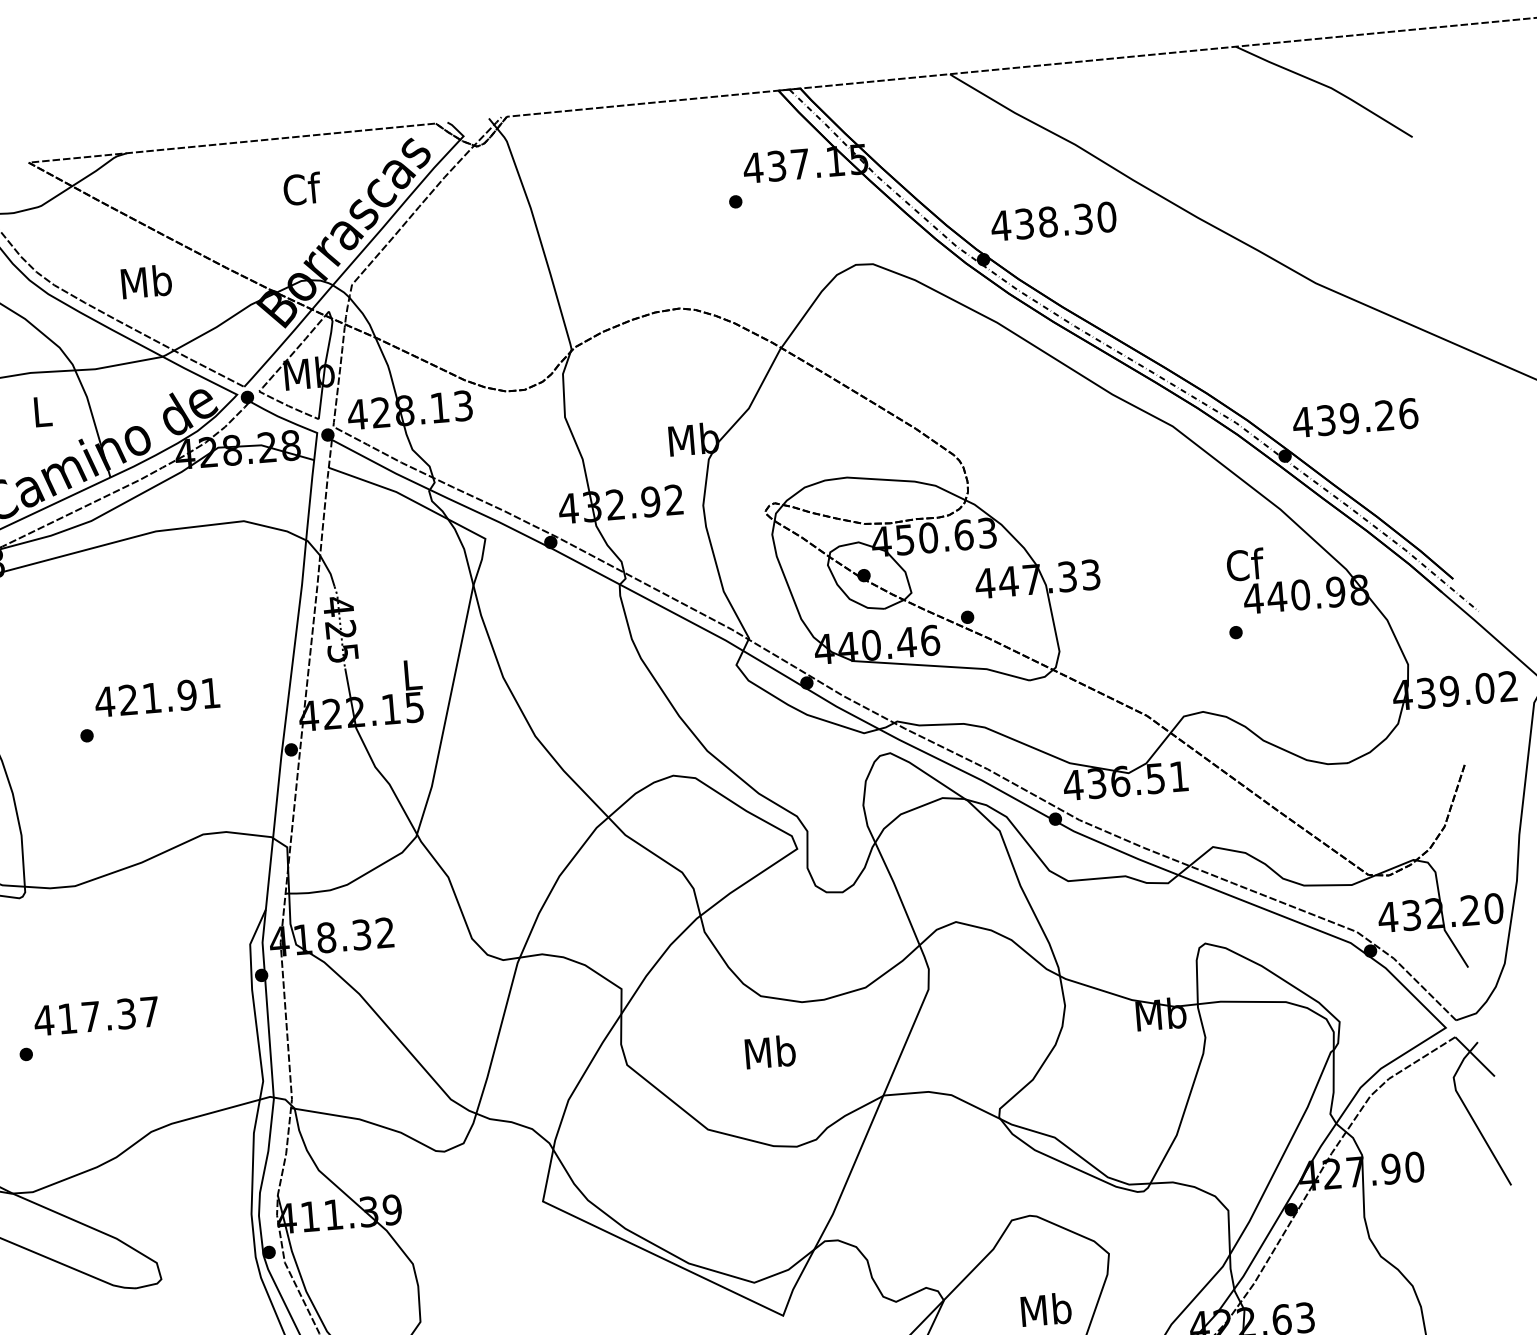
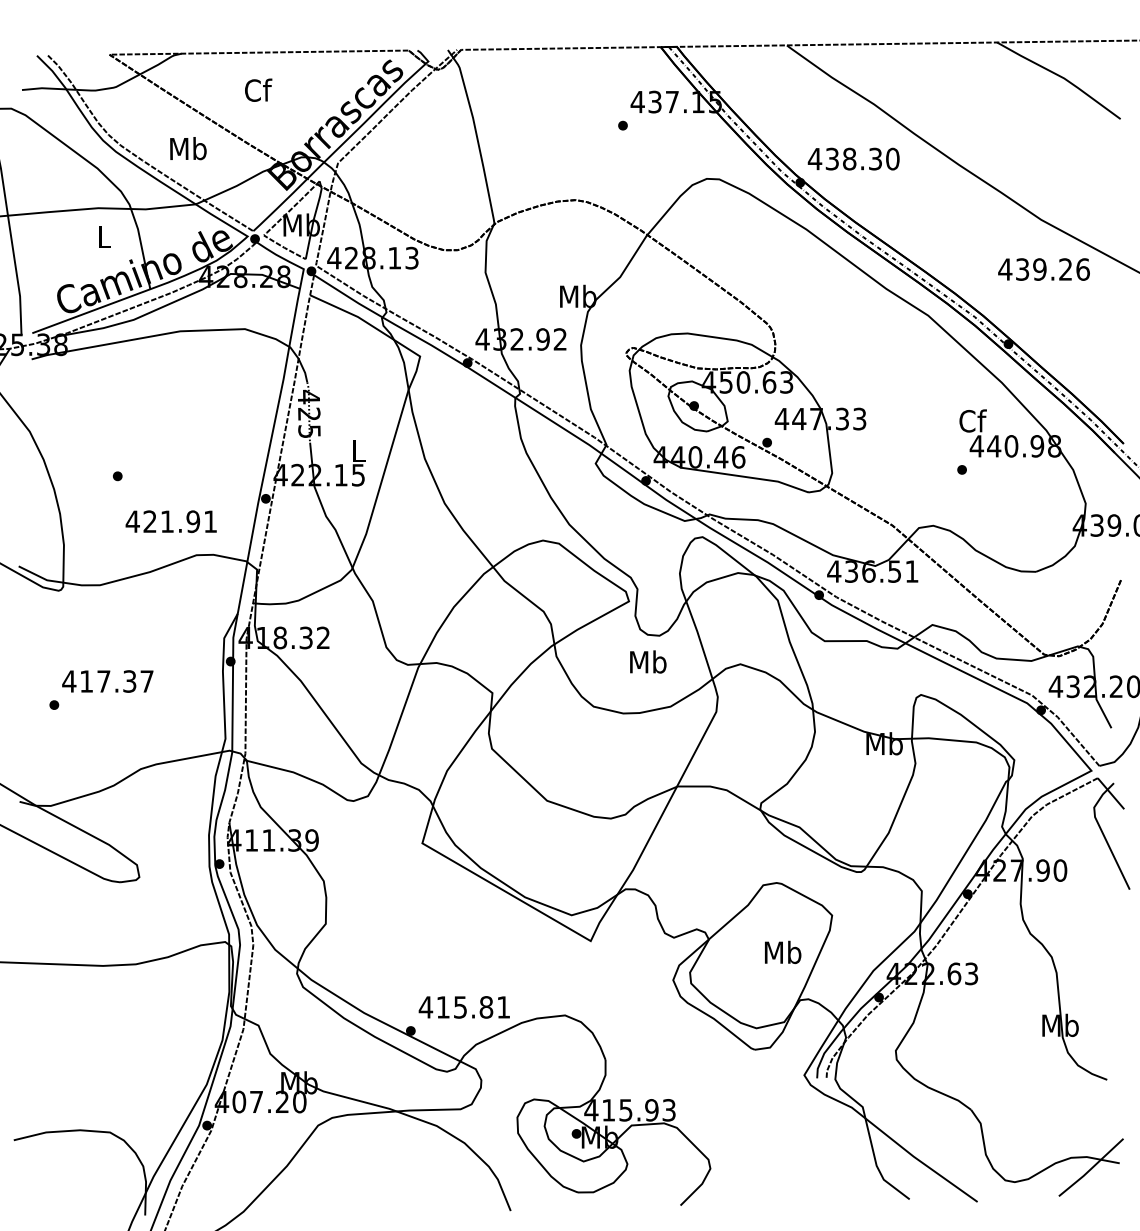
text: (302, 187) -> (258, 89), moved
text: (1354, 418) -> (1043, 269), moved
text: (156, 697) -> (170, 521), moved
text: (770, 1051) -> (648, 661), moved

